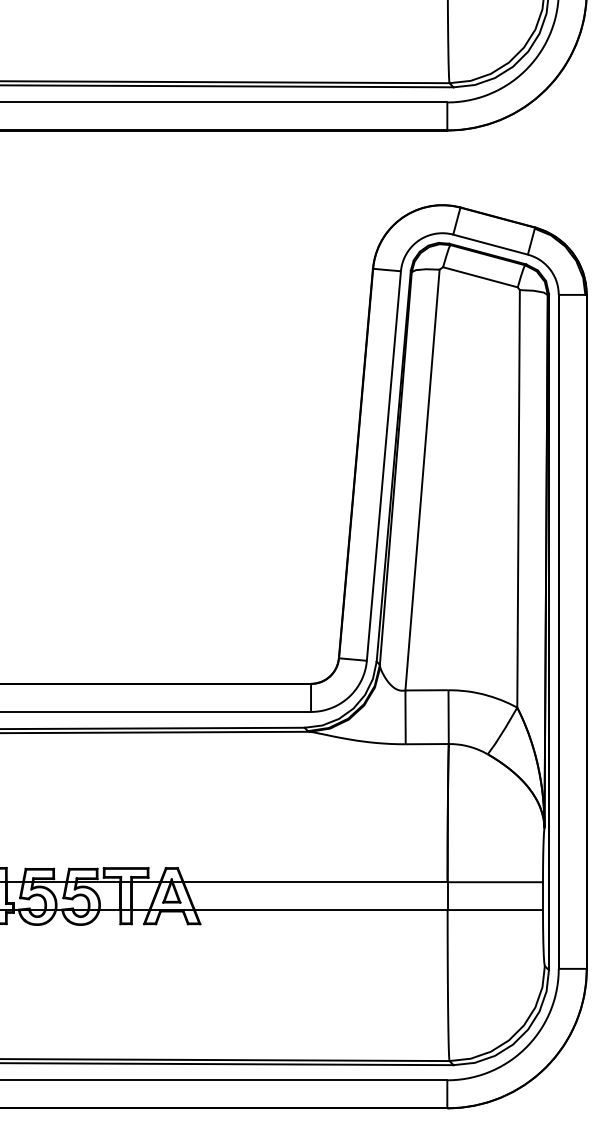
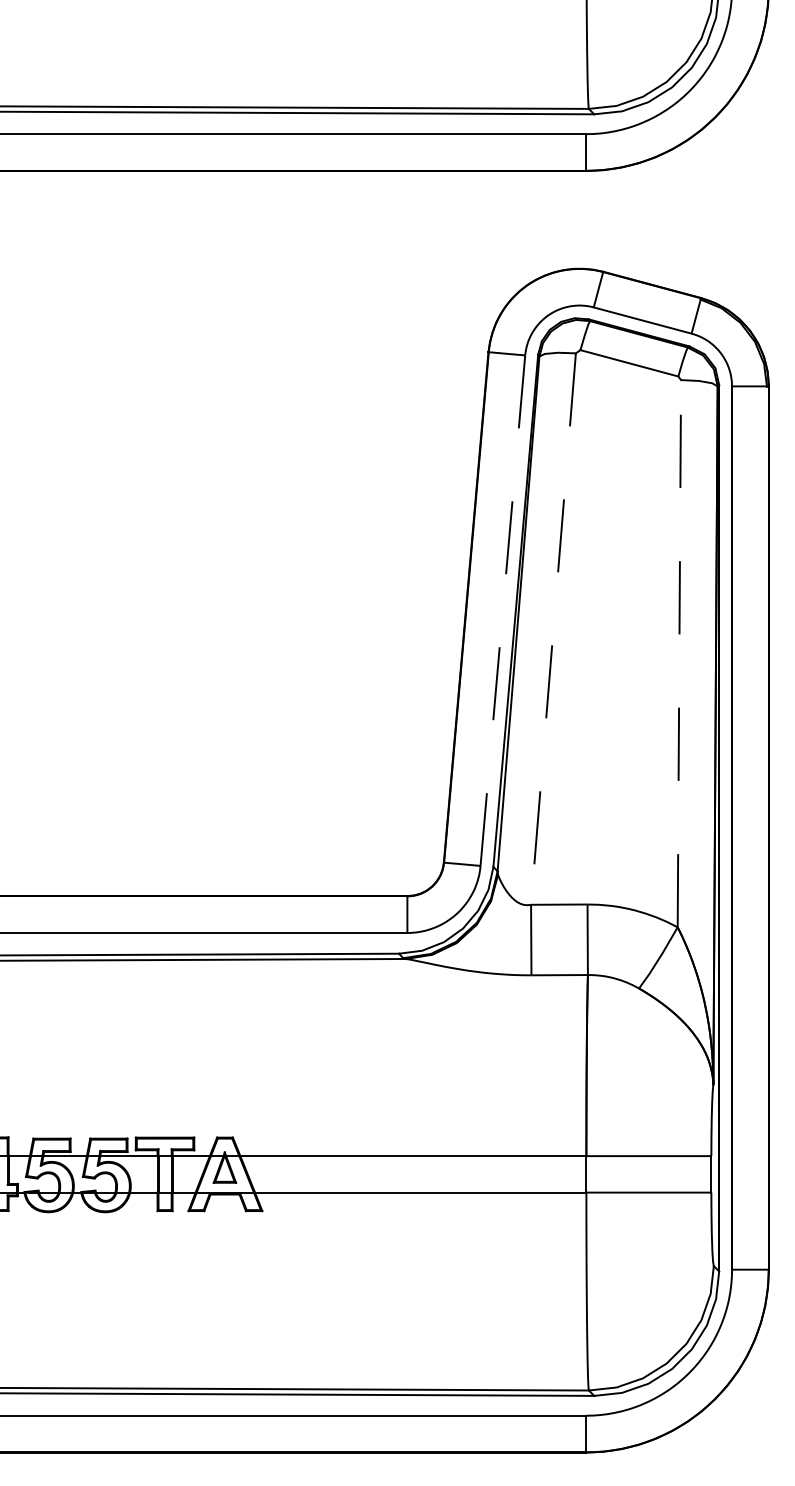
line: (383, 466) -> (502, 611), solid -> dashed
line: (422, 480) -> (553, 629), solid -> dashed
line: (518, 498) -> (679, 653), solid -> dashed

